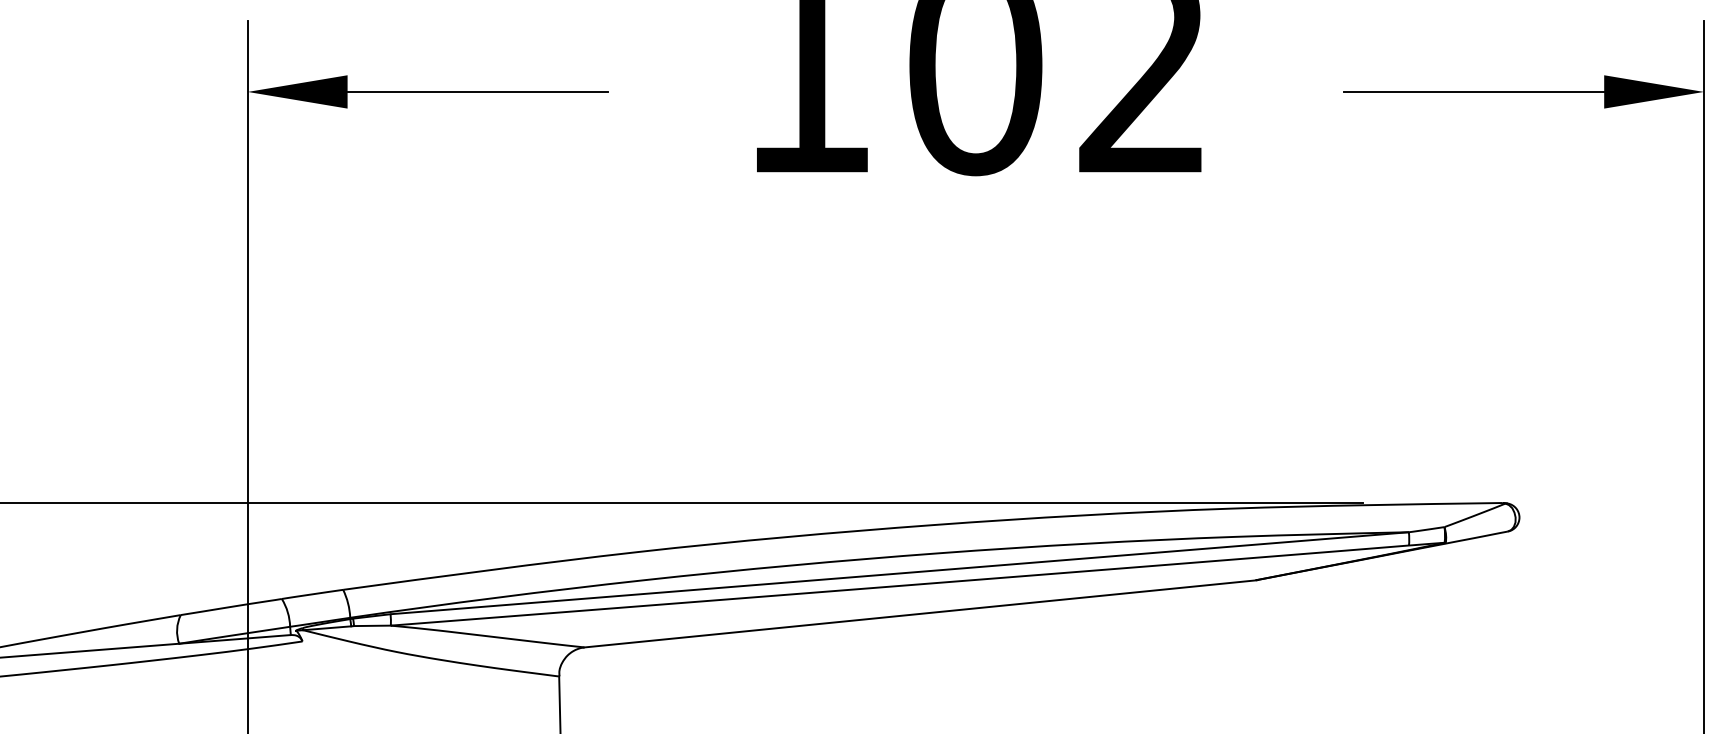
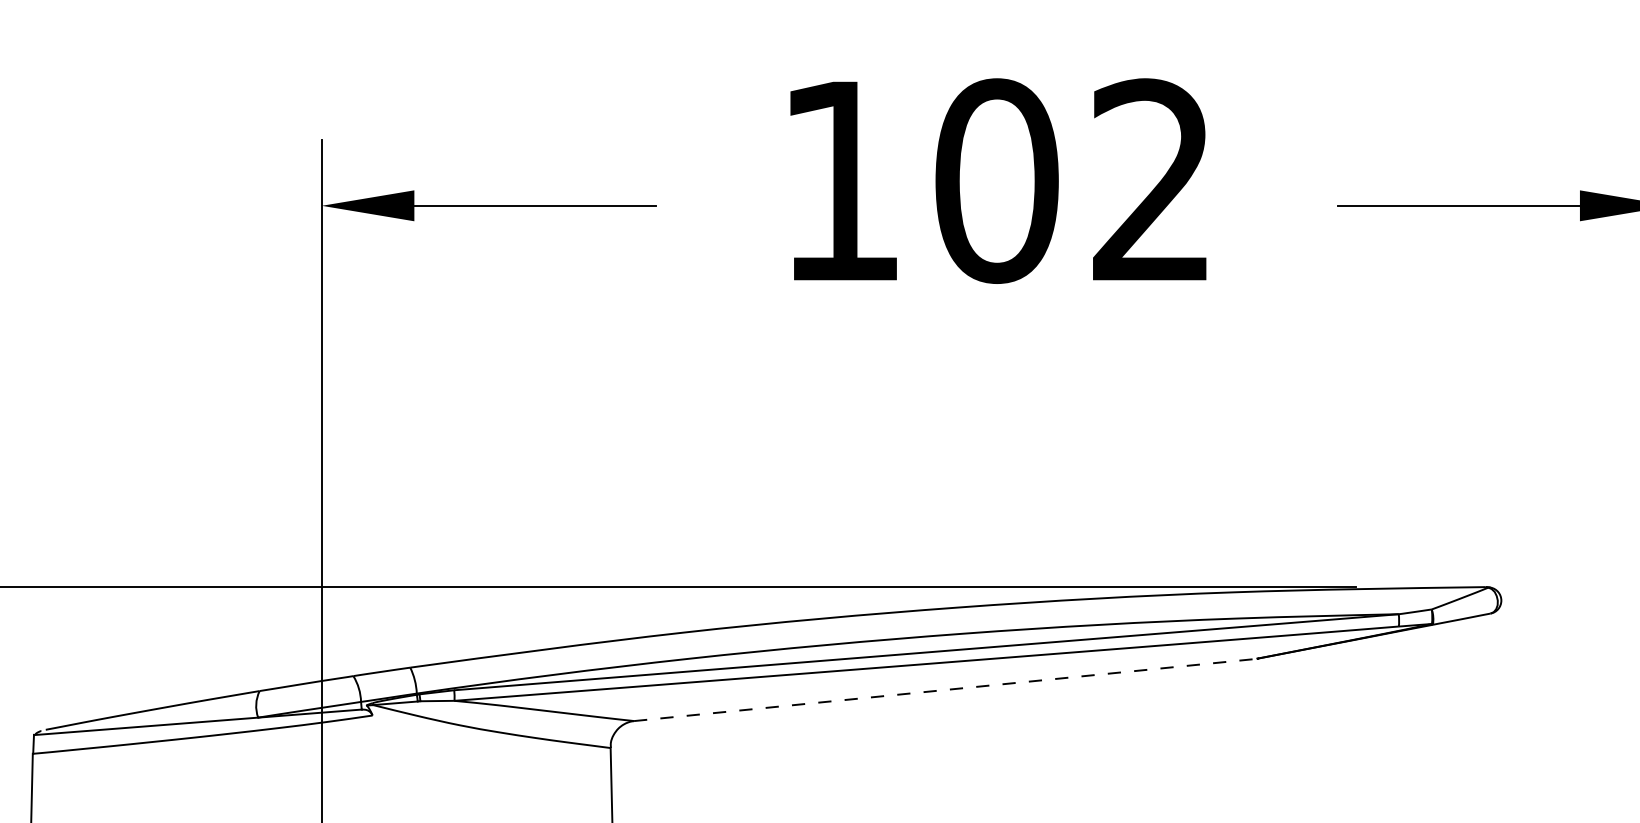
line: (921, 613) -> (946, 689), solid -> dashed

